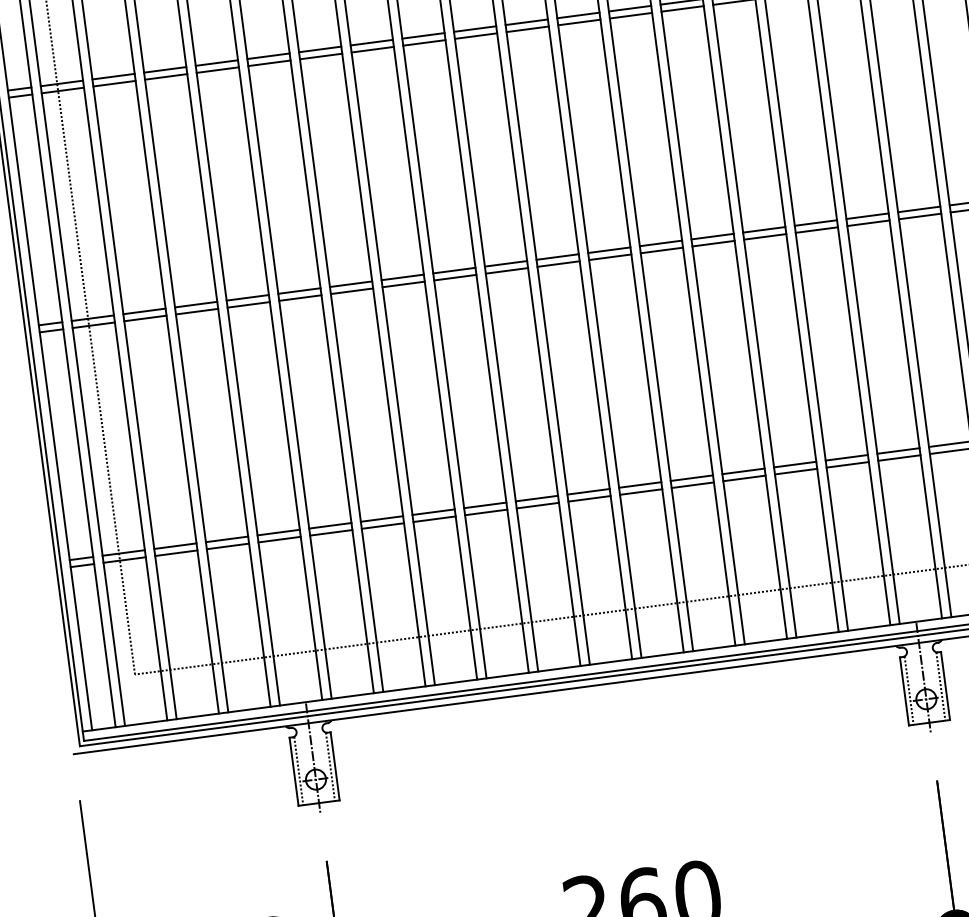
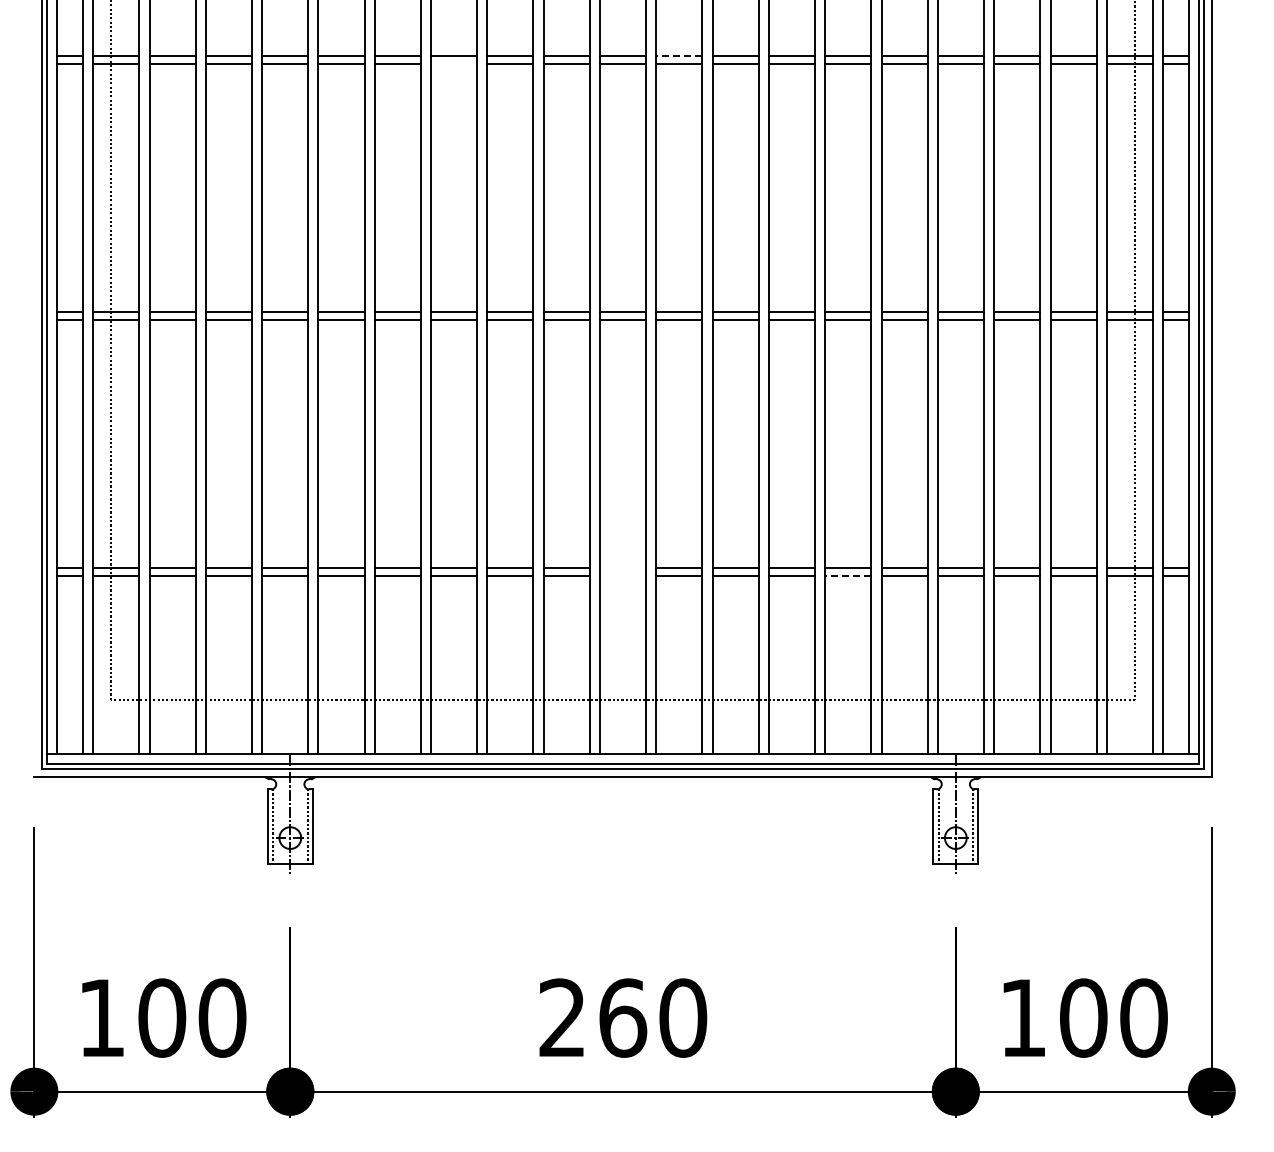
line: (577, 15) -> (678, 56), solid -> dashed
line: (373, 49) -> (454, 63), removed
line: (795, 471) -> (847, 575), solid -> dashed
line: (589, 492) -> (623, 568), removed
line: (589, 498) -> (623, 575), removed

